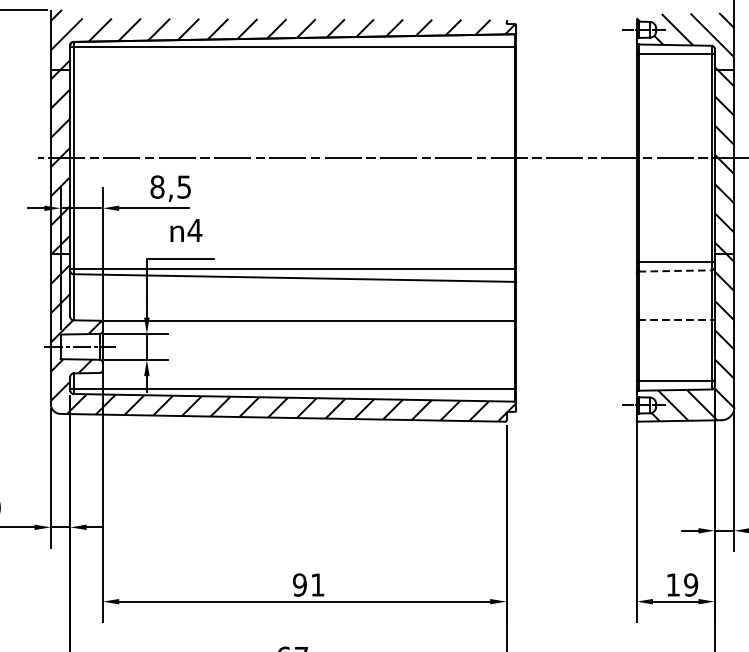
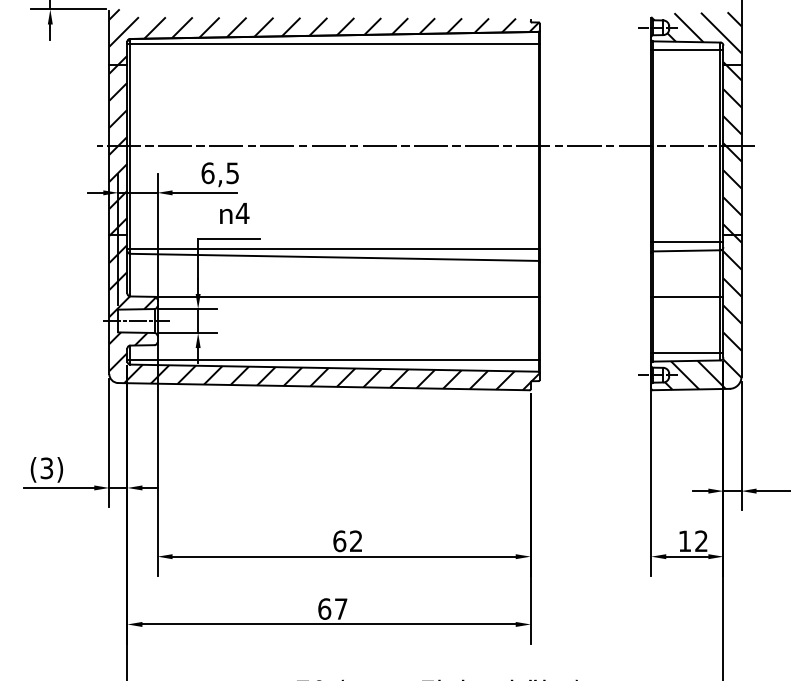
text: (156, 186) -> (207, 172), 8,5 -> 6,5
line: (674, 270) -> (686, 250), dashed -> solid
line: (674, 320) -> (686, 296), dashed -> solid
text: (308, 585) -> (347, 541), 91 -> 62
text: (691, 585) -> (701, 541), 19 -> 12

